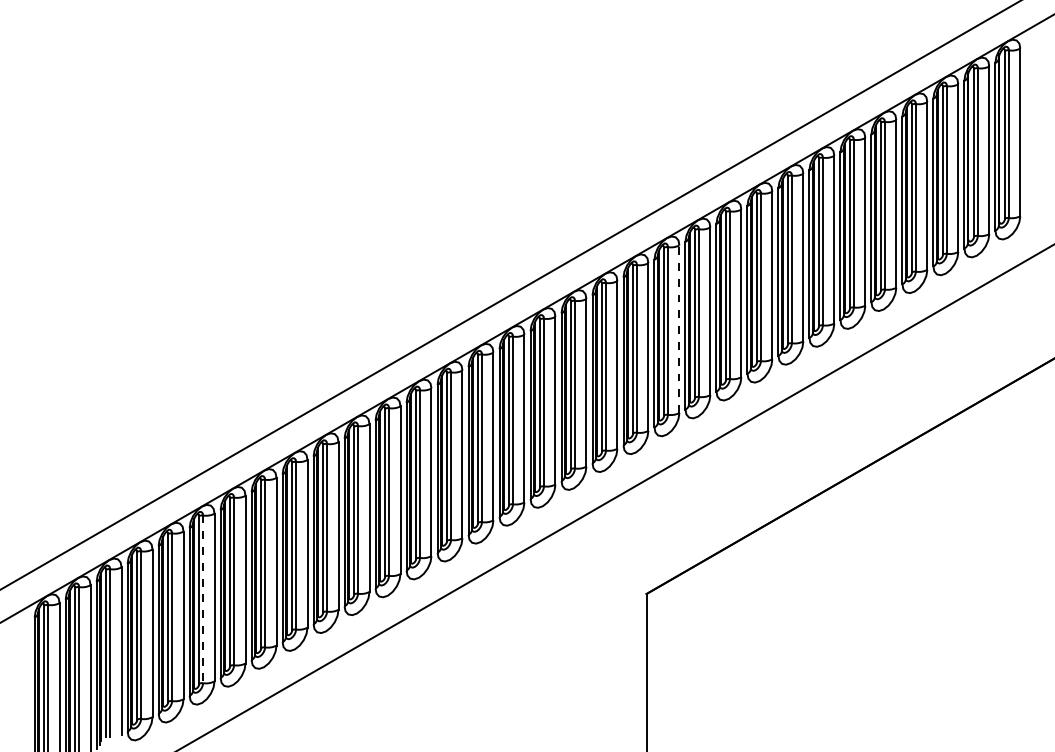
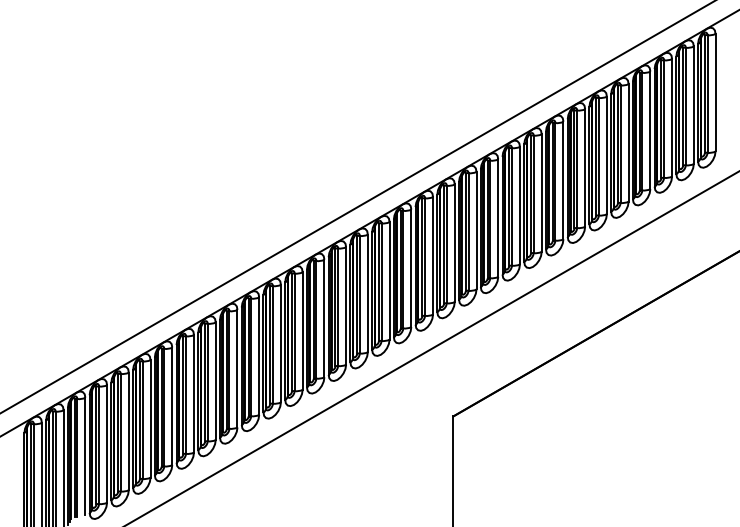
line: (679, 329) -> (476, 230), dashed -> solid
line: (203, 599) -> (142, 420), dashed -> solid

